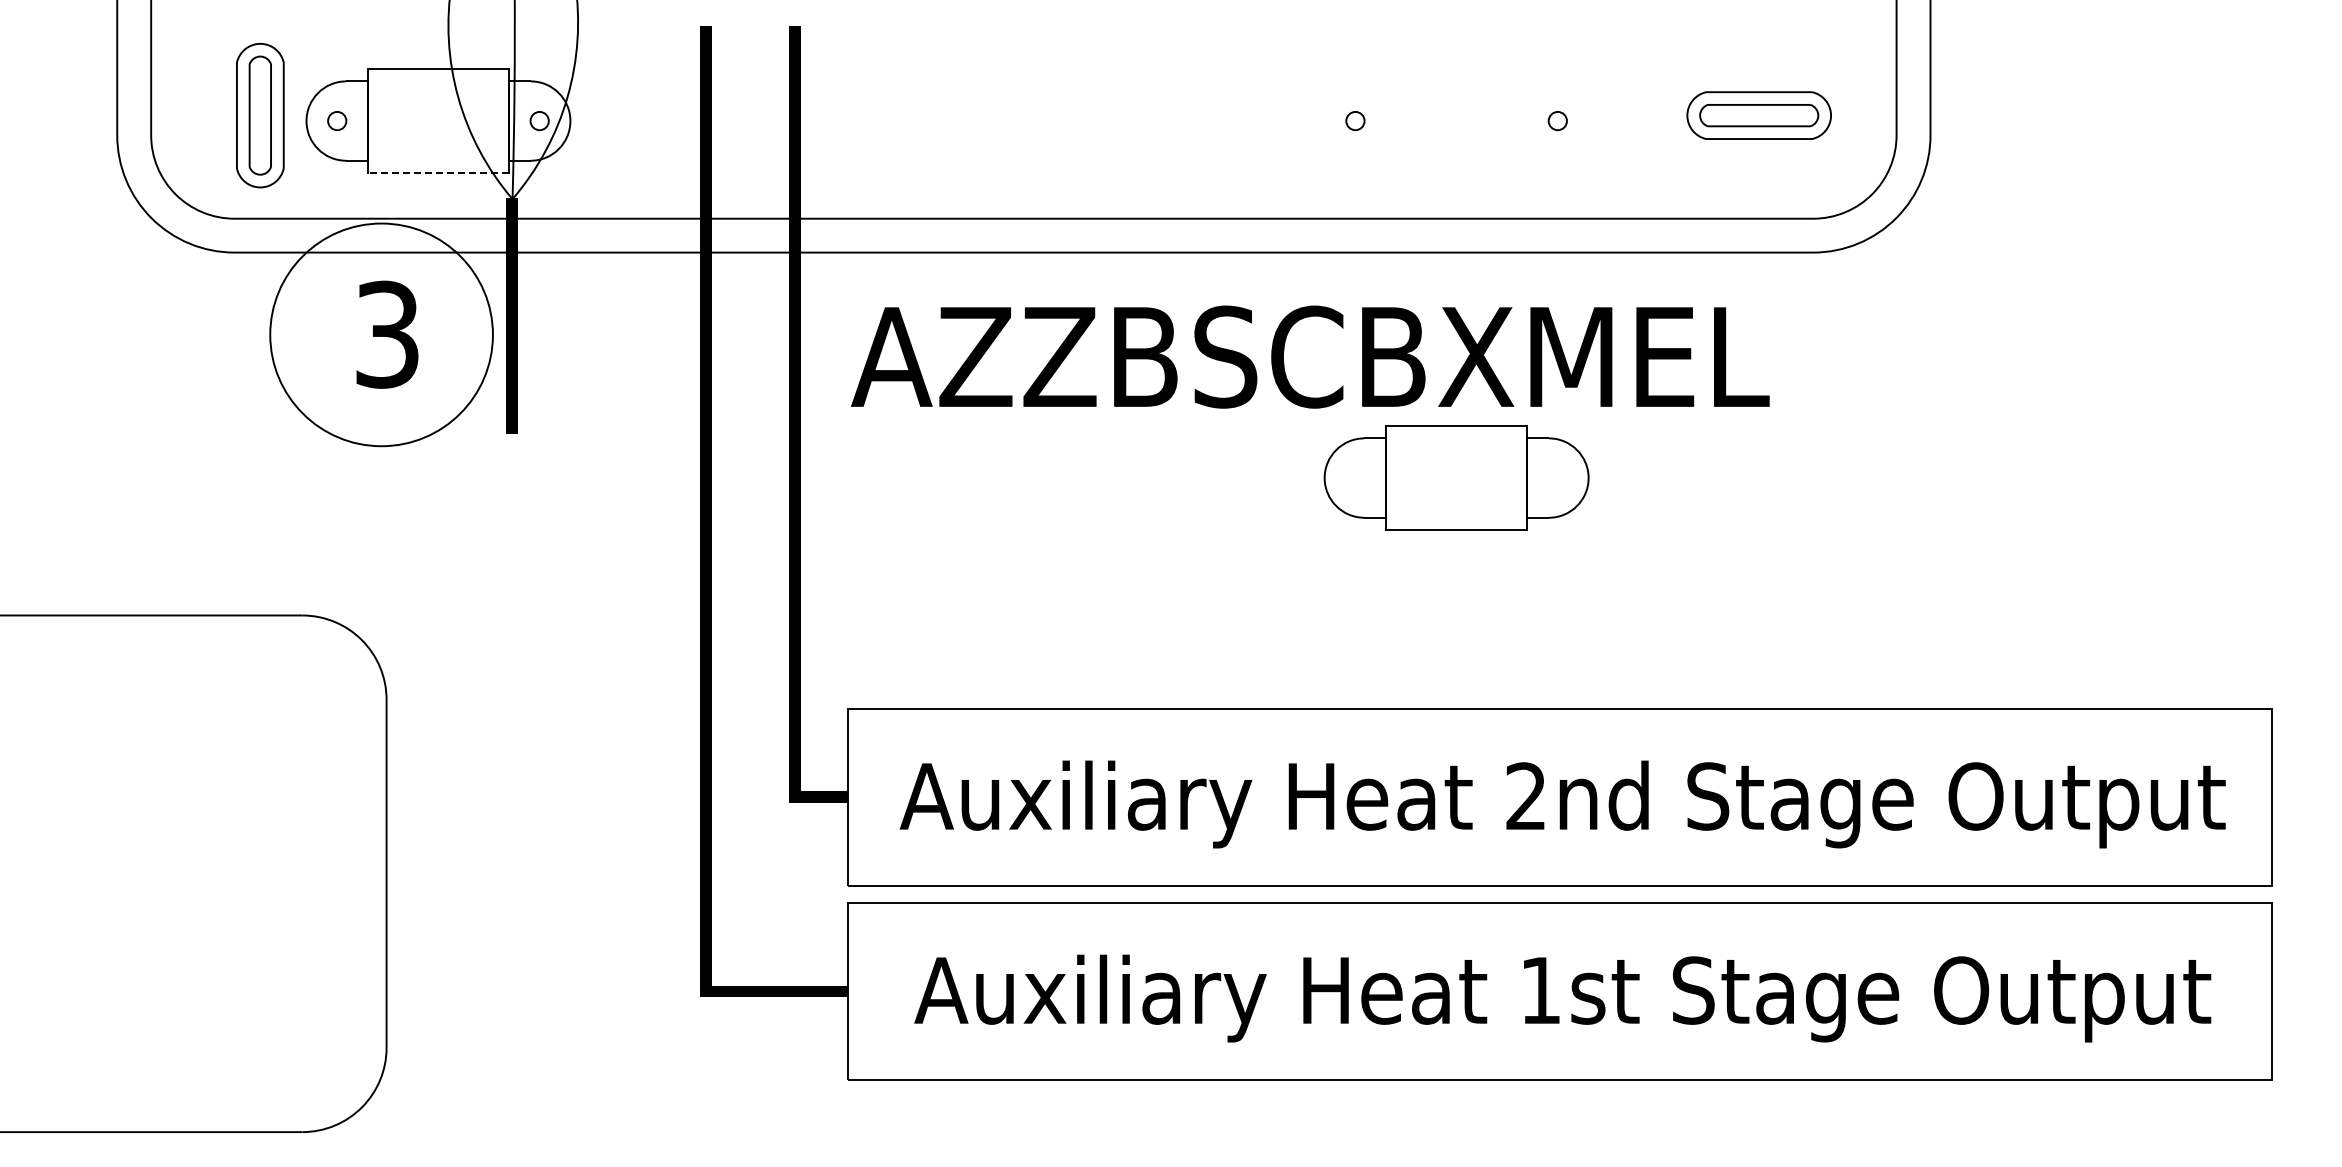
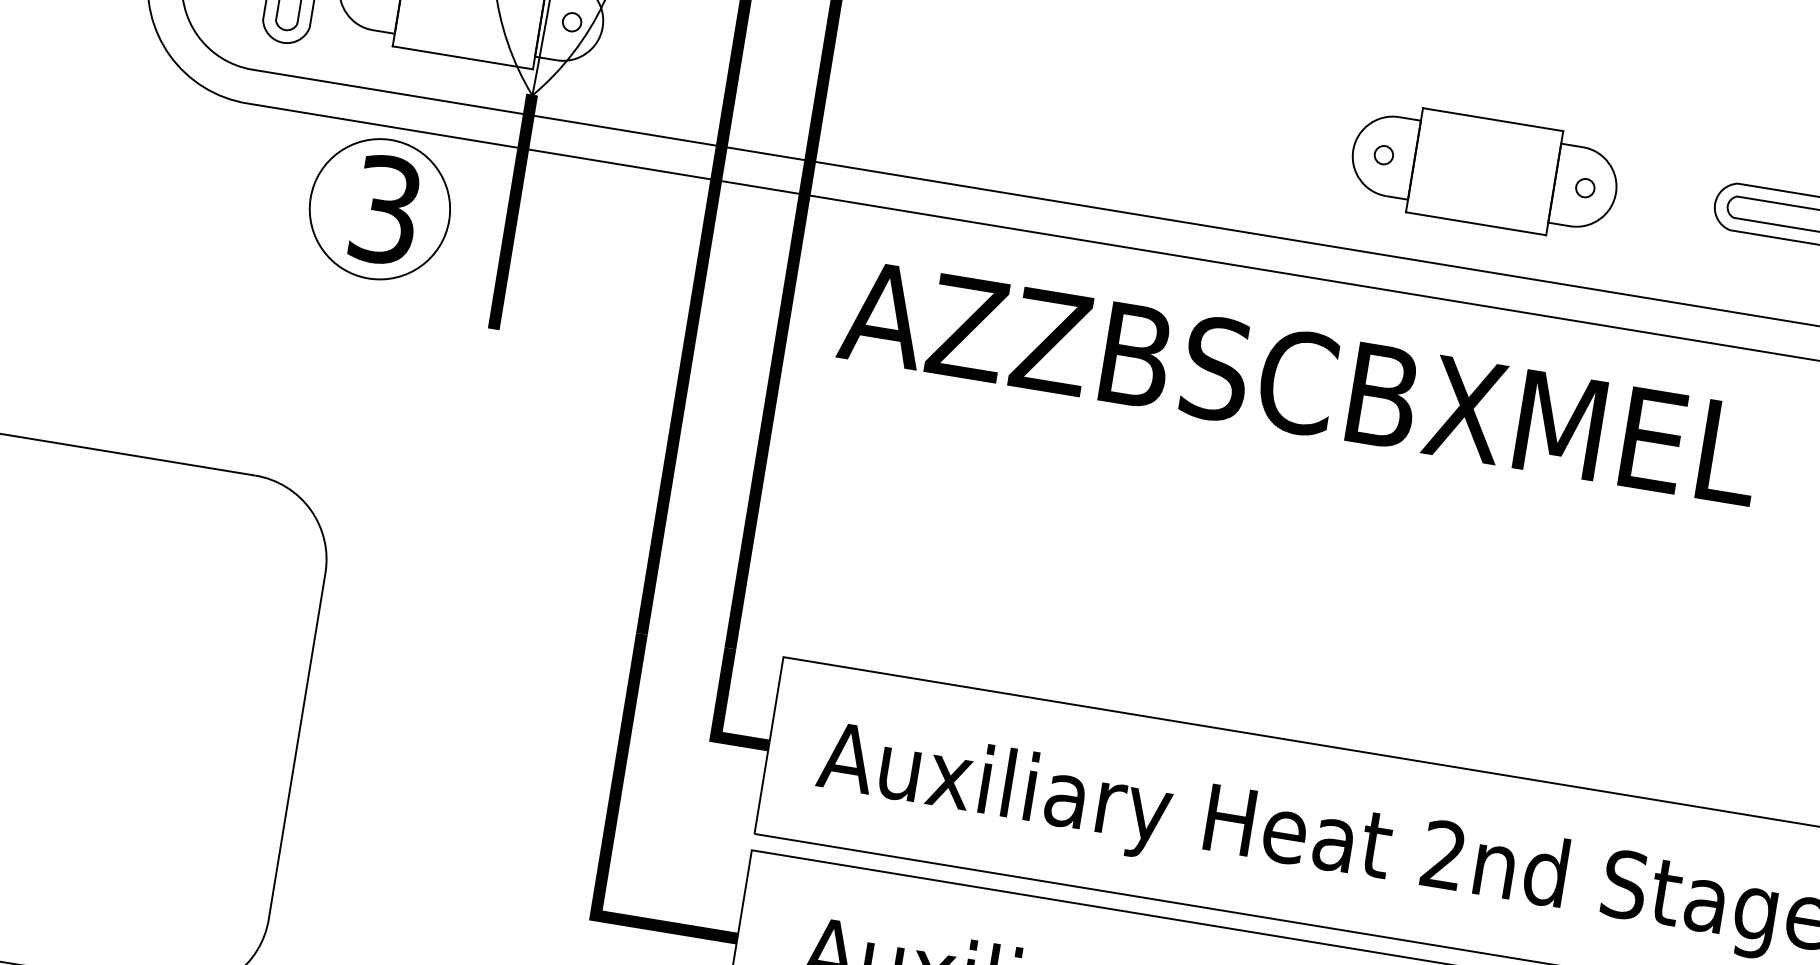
line: (437, 173) -> (461, 57), dashed -> solid
circle: (381, 334) -> (379, 208), size x0.62
part: (1456, 477) -> (1484, 171), moved

